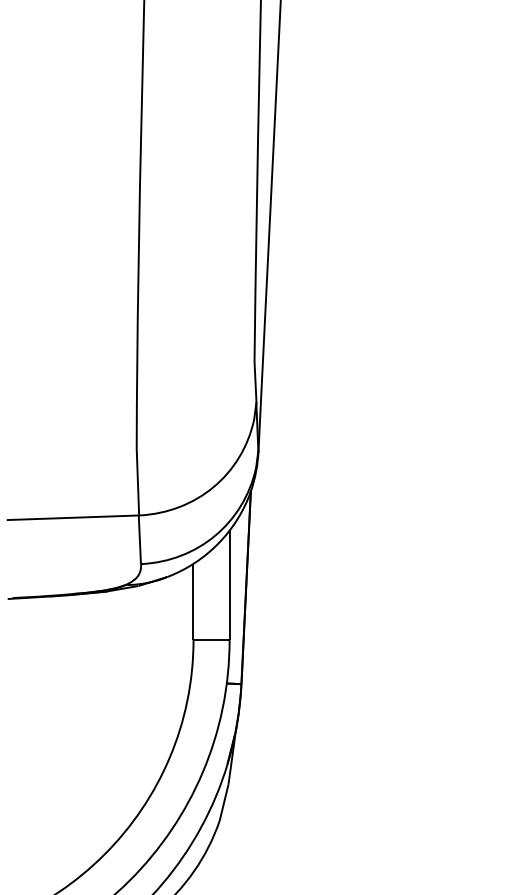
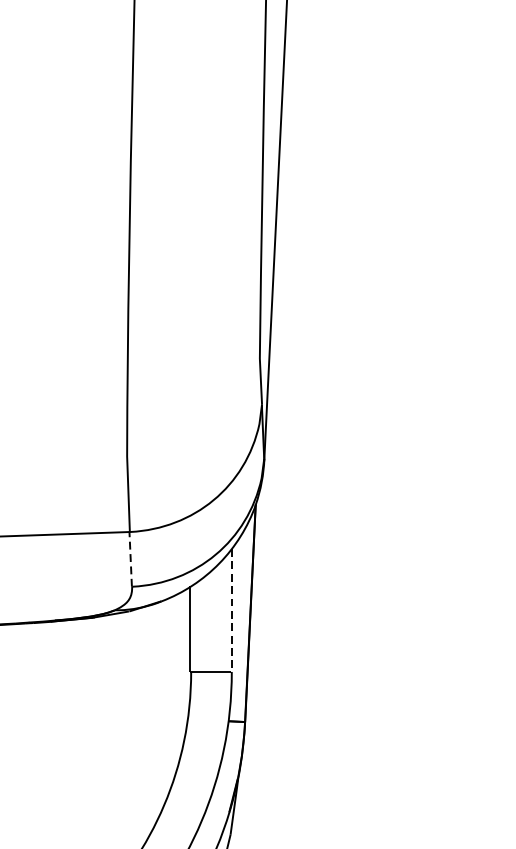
line: (139, 539) -> (130, 559), solid -> dashed
line: (229, 585) -> (231, 610), solid -> dashed

